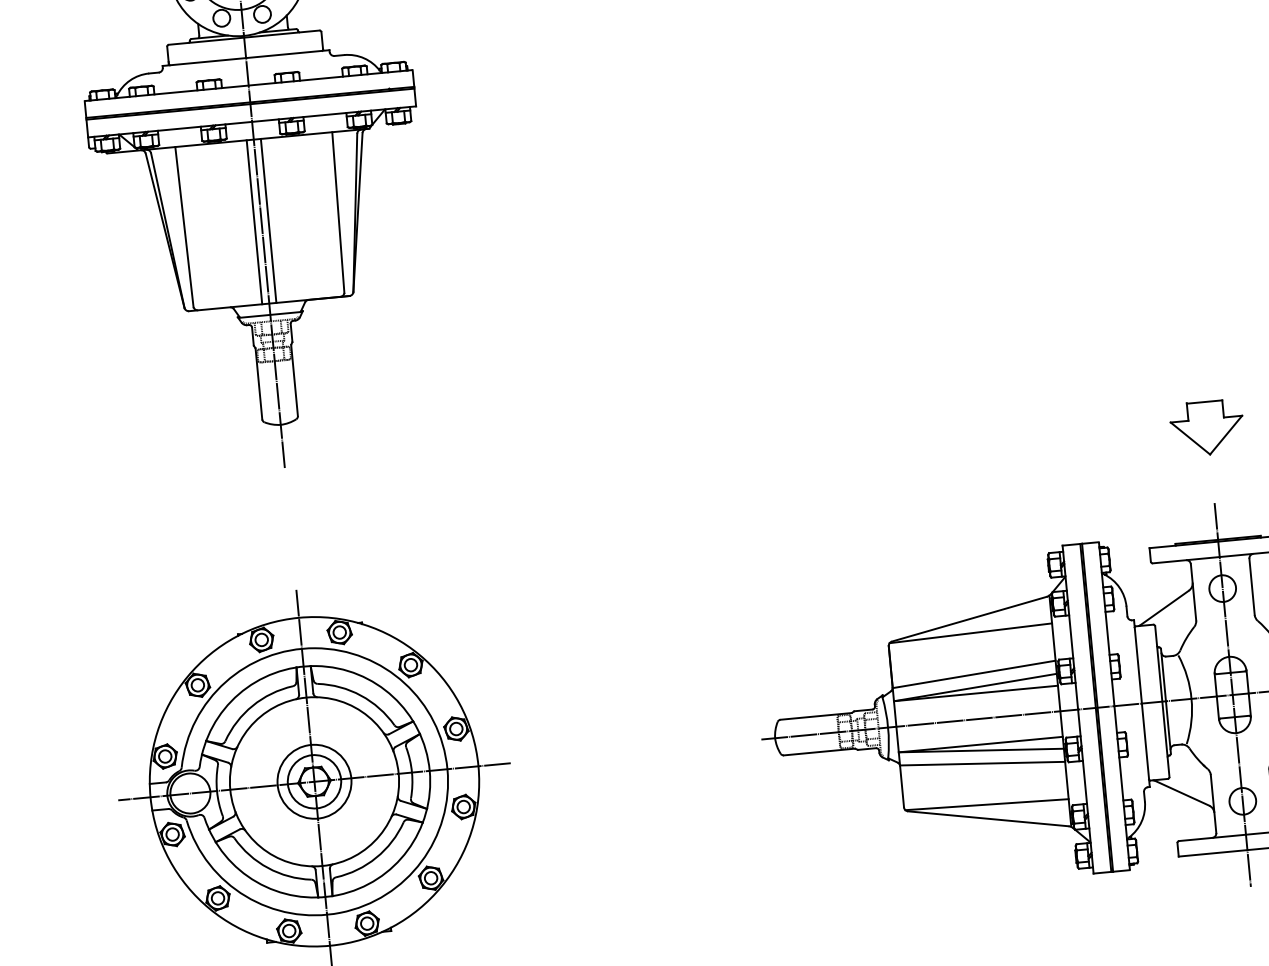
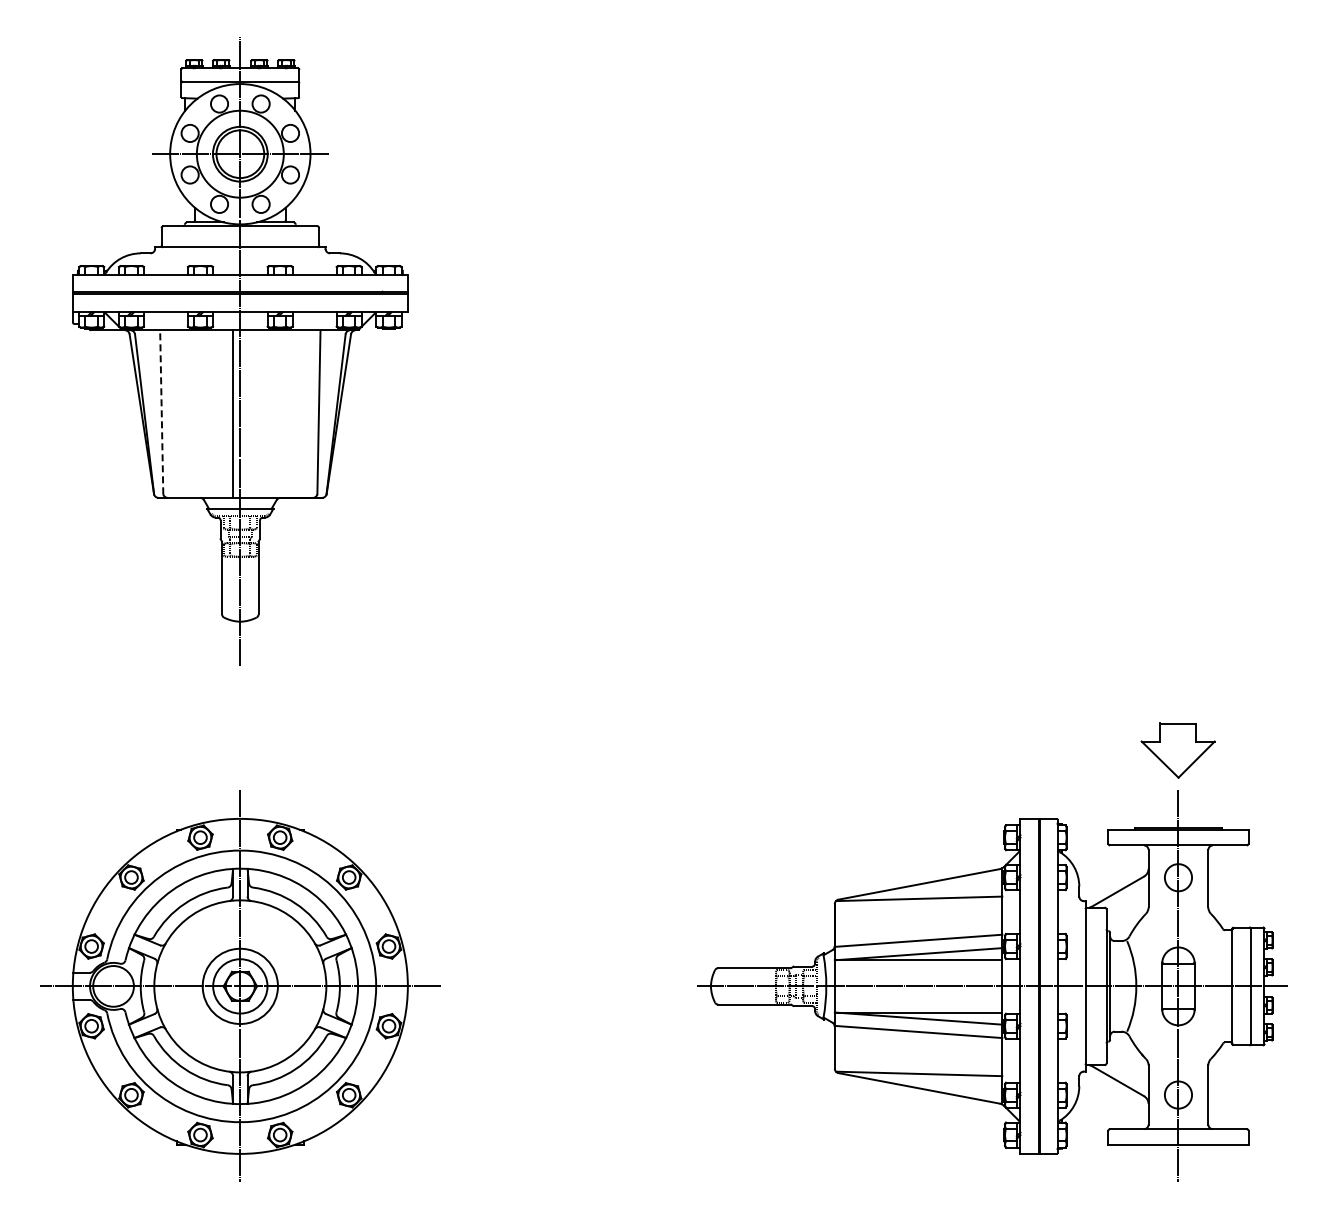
line: (268, 220) -> (247, 413), removed
line: (184, 227) -> (161, 412), solid -> dashed
part: (1206, 427) -> (1177, 750), moved

